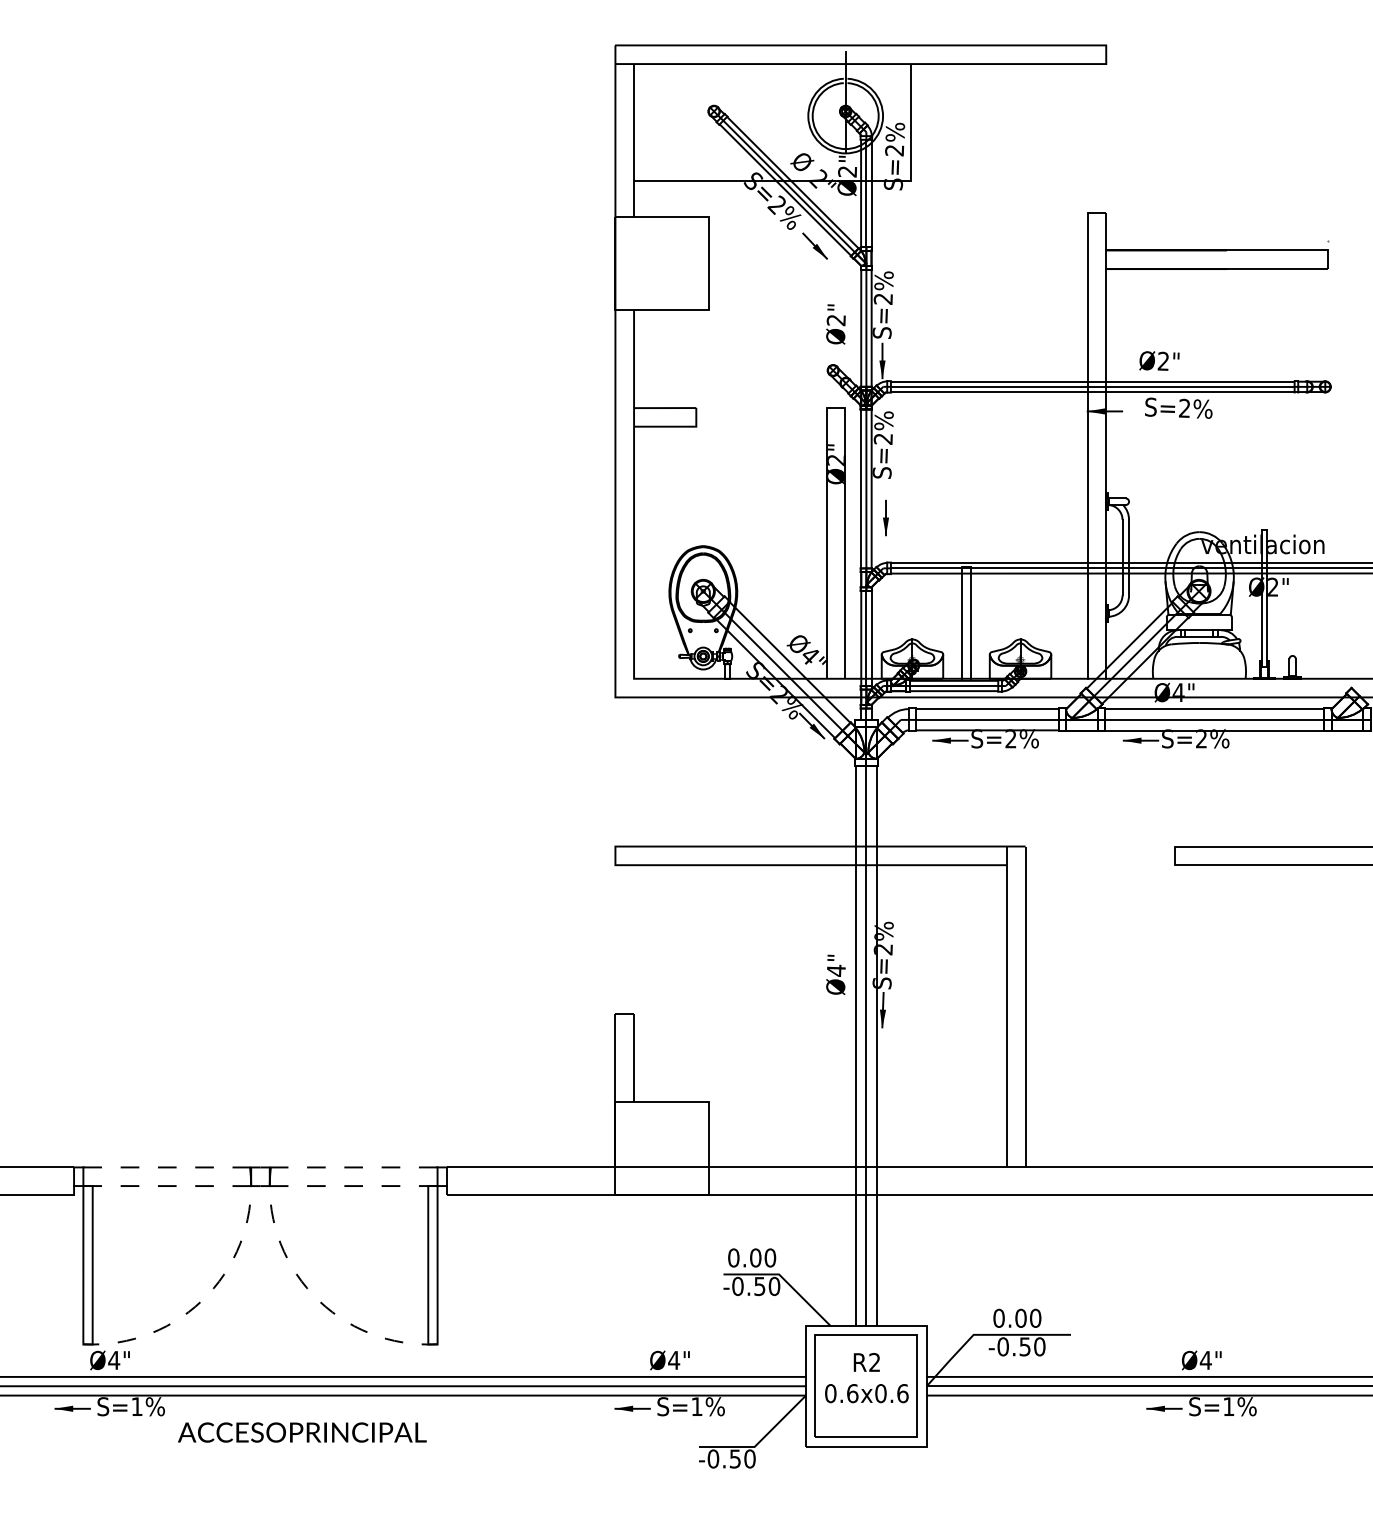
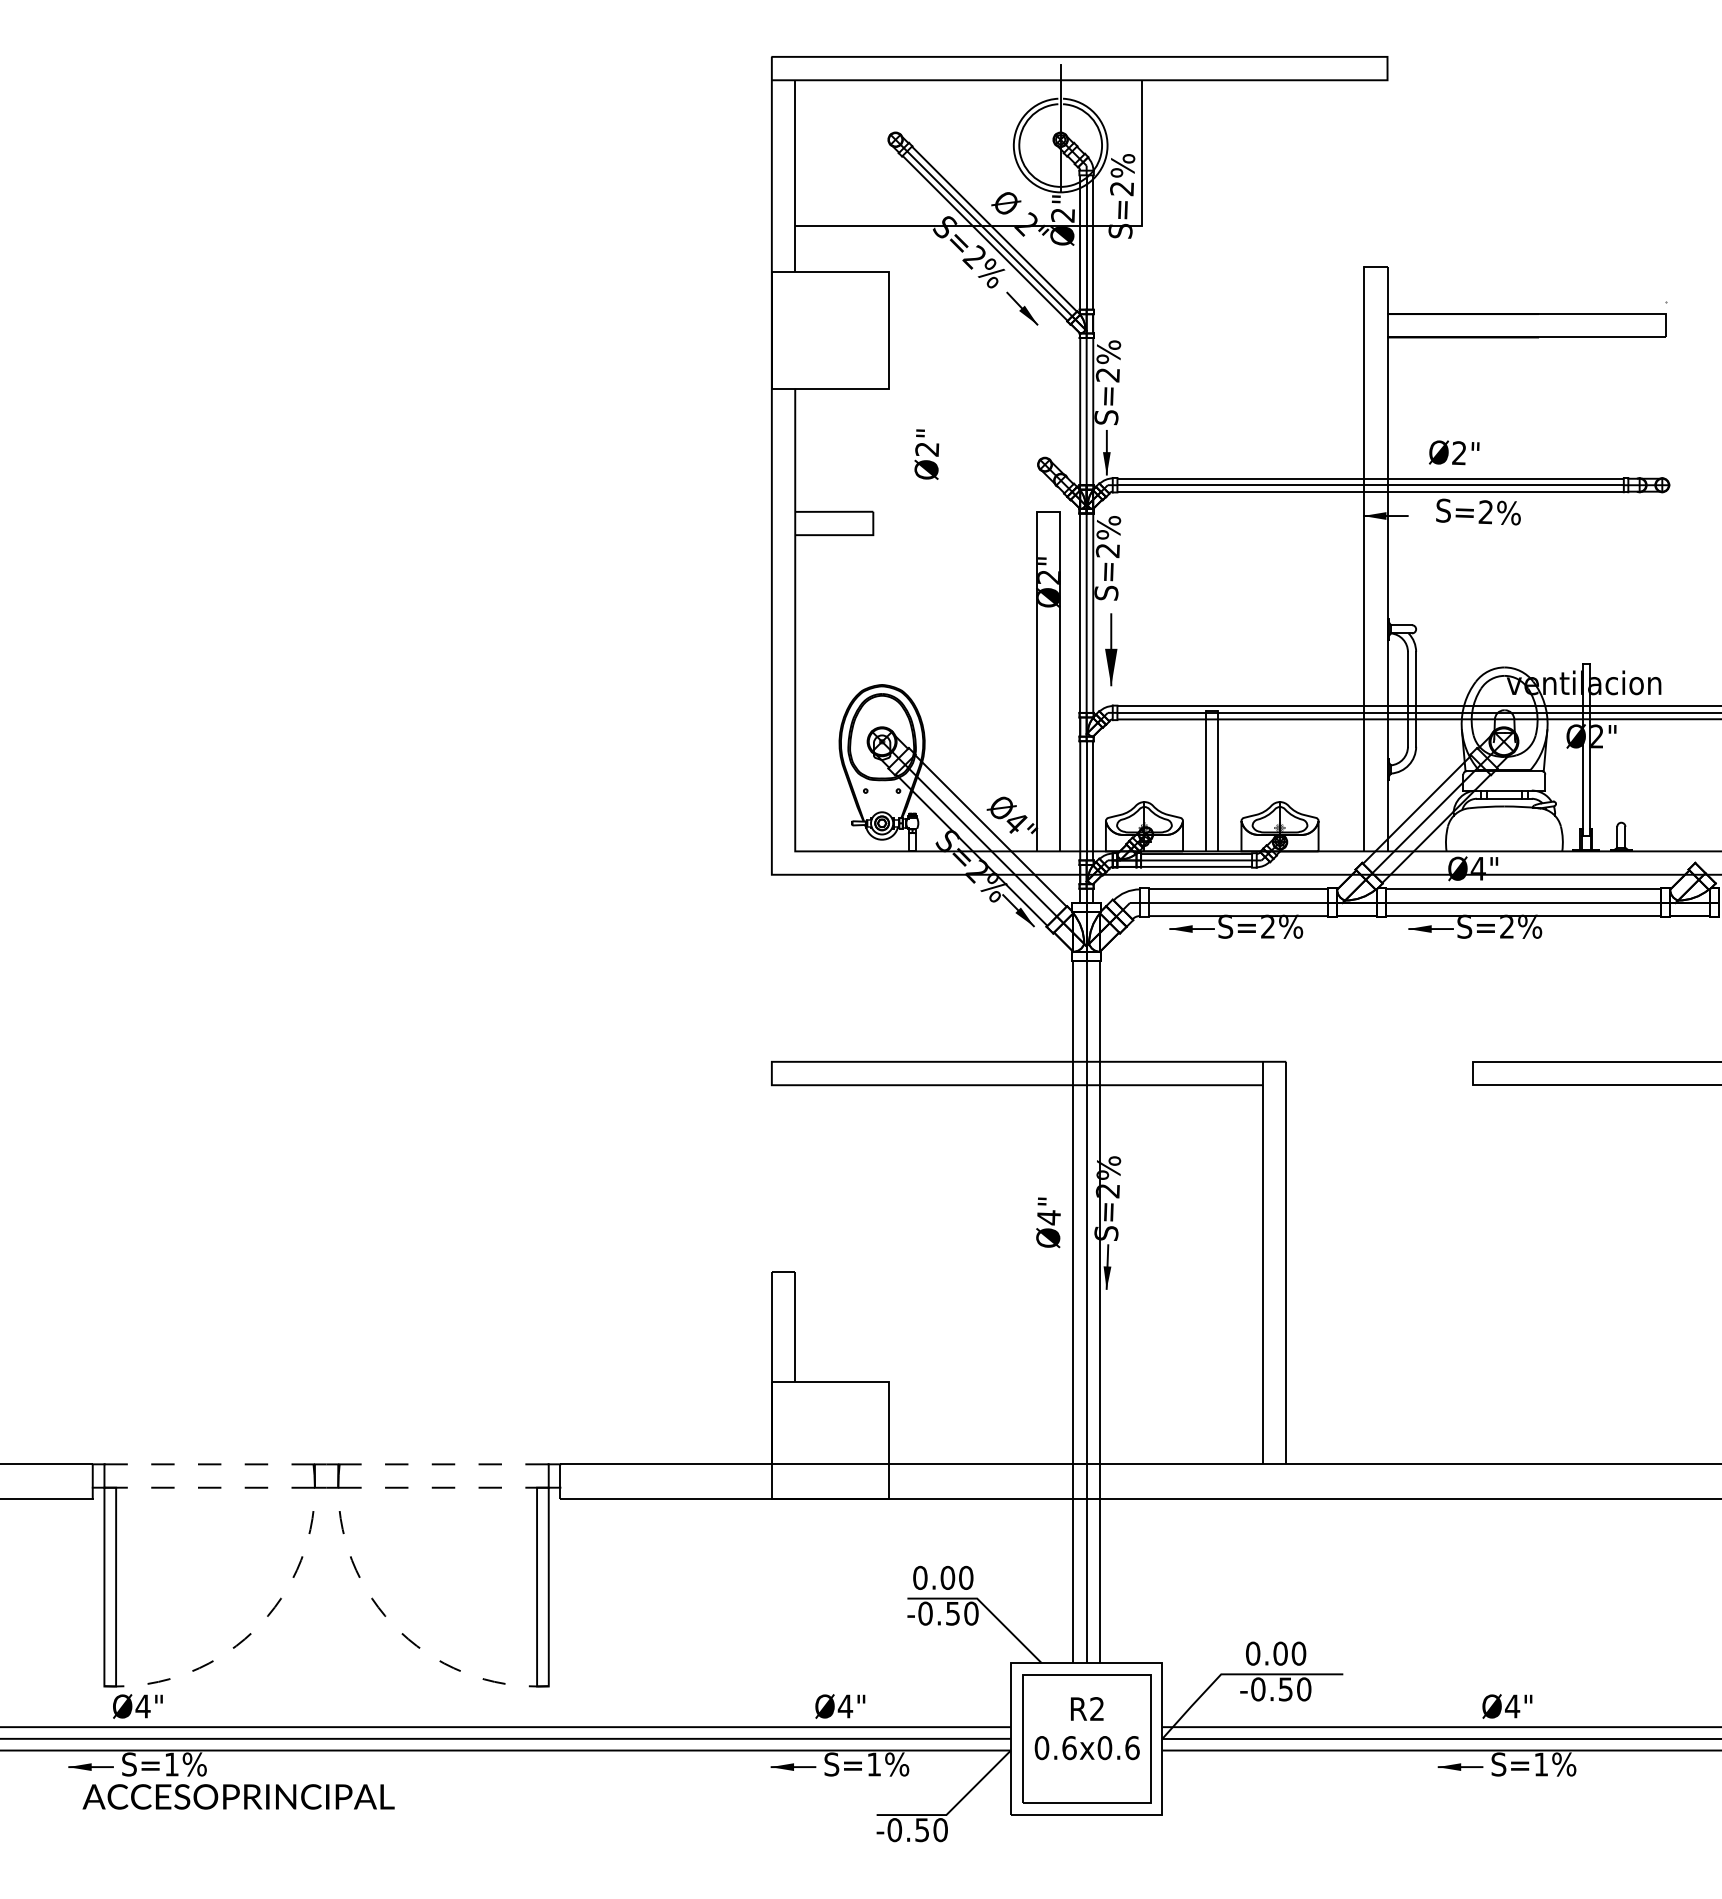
text: (835, 324) -> (926, 454), moved
part: (885, 517) -> (1110, 649), size x1.6
text: (302, 1432) -> (238, 1796), moved

